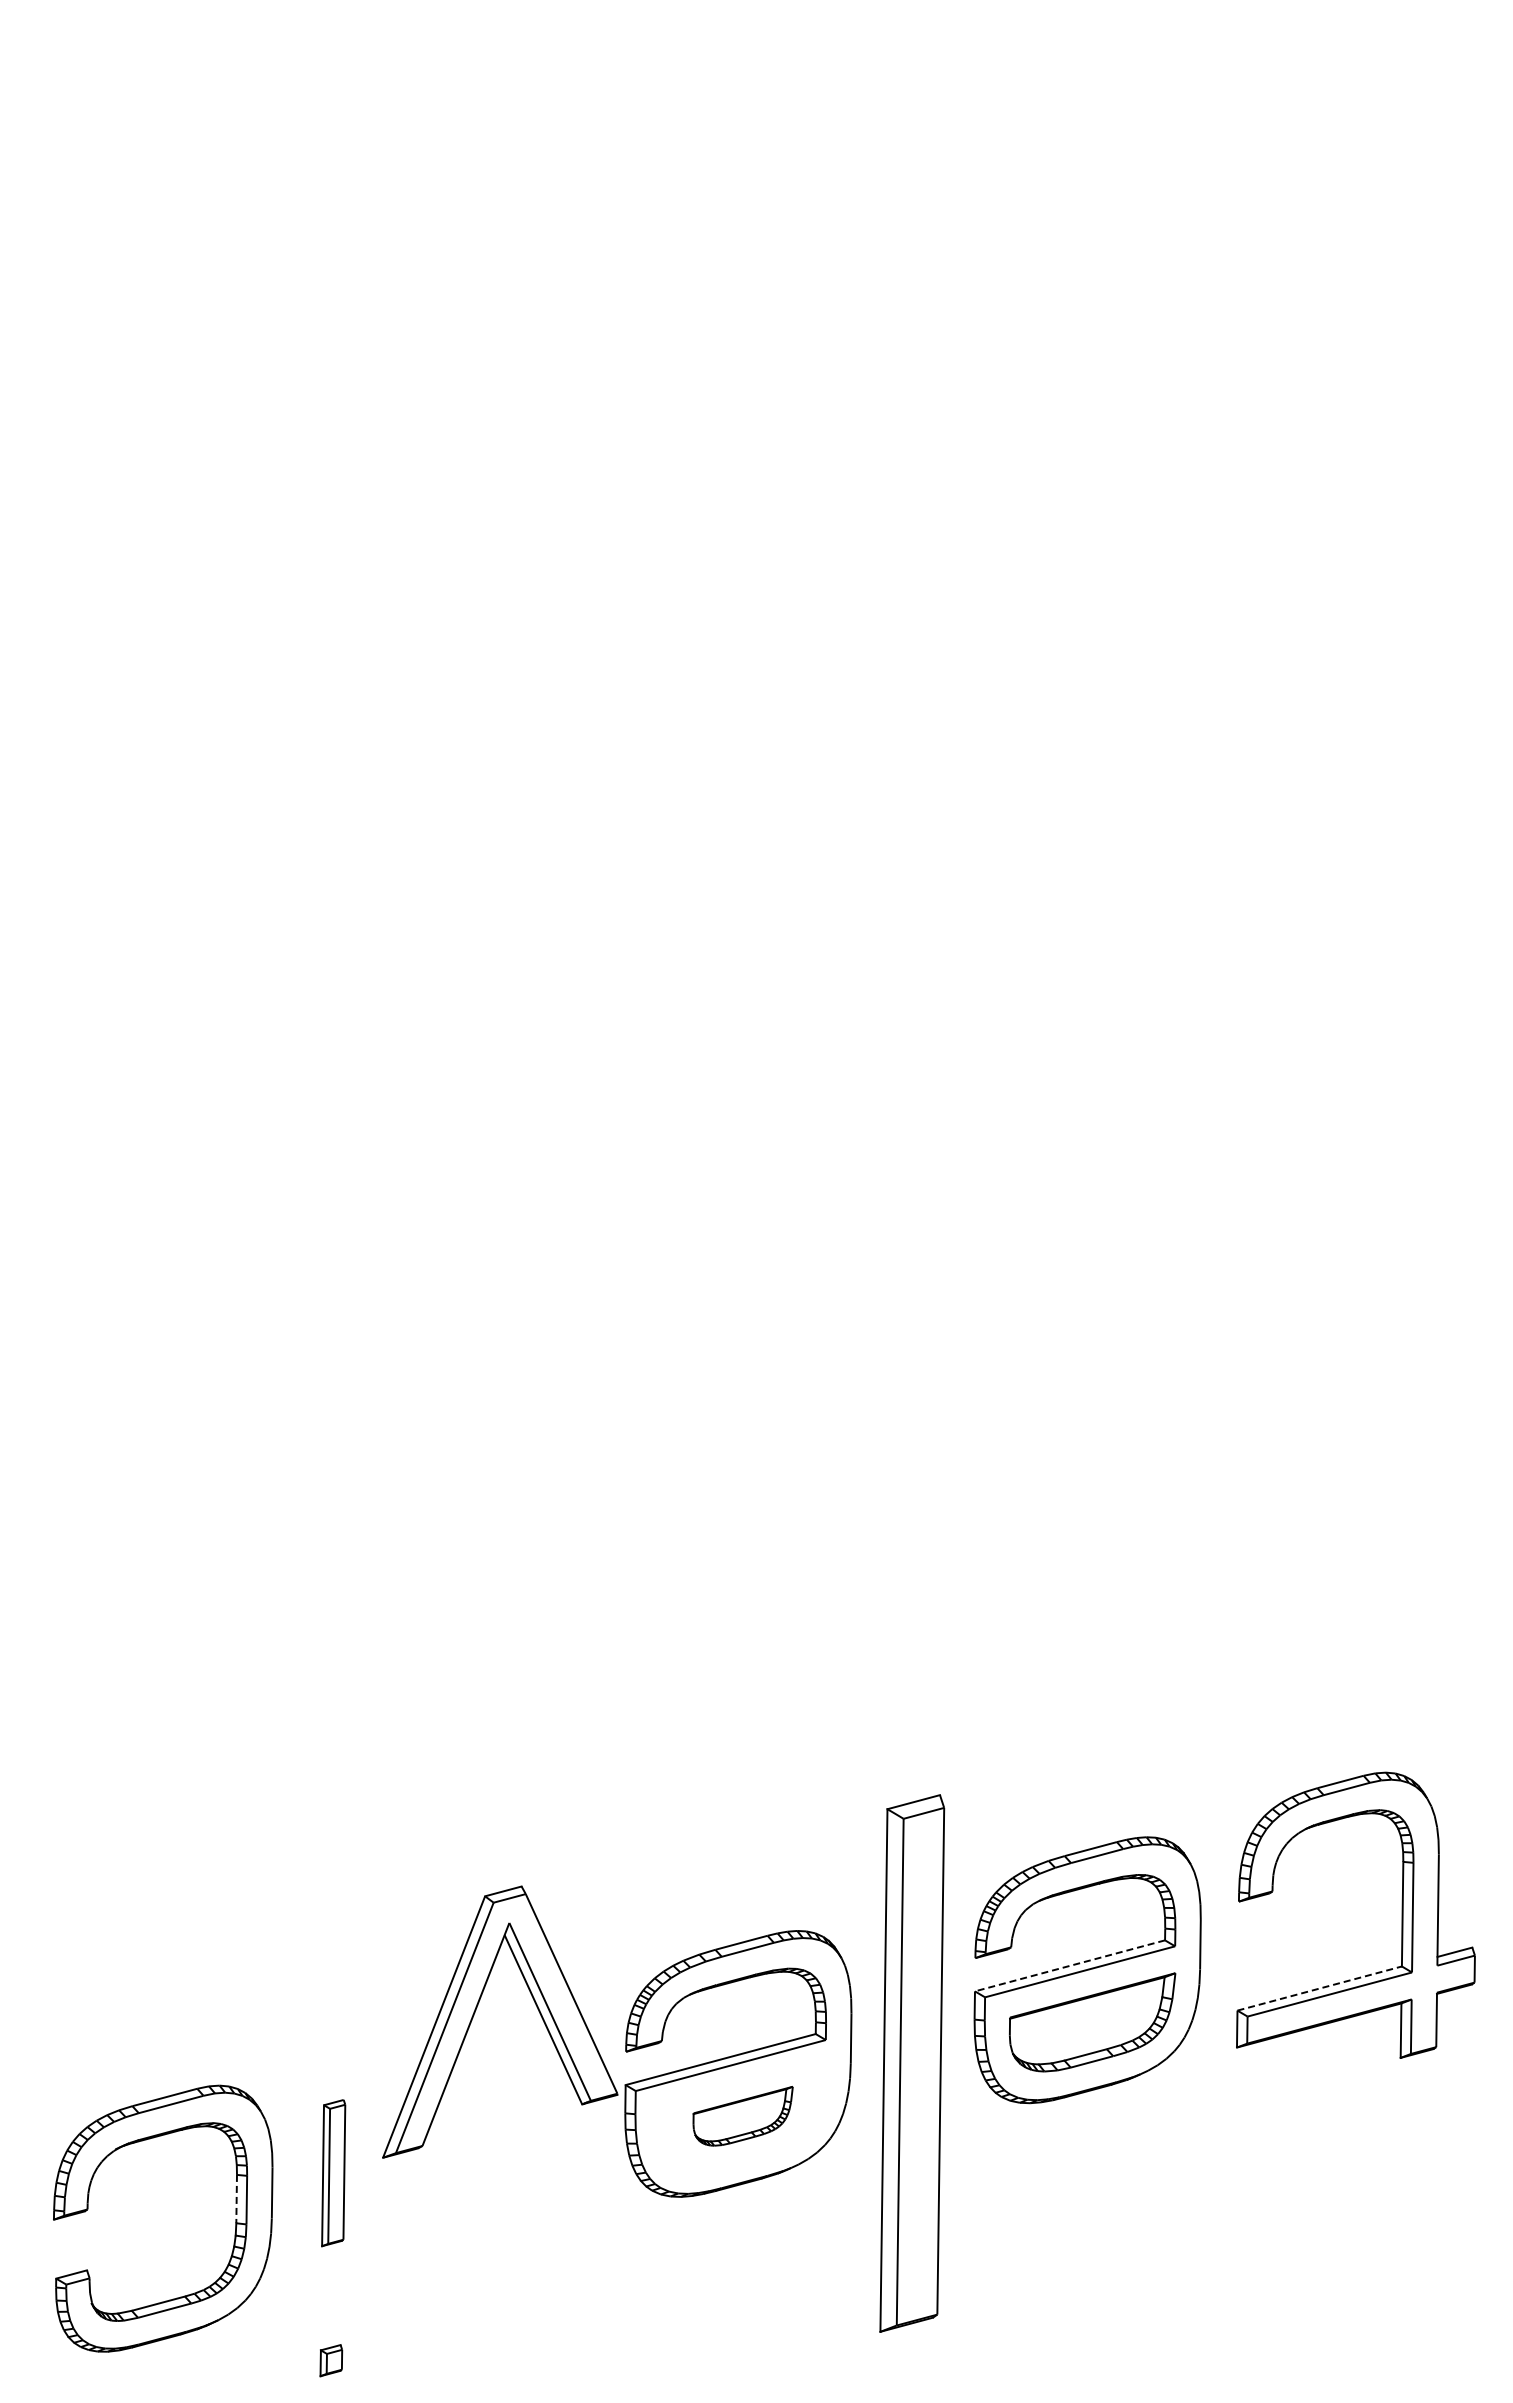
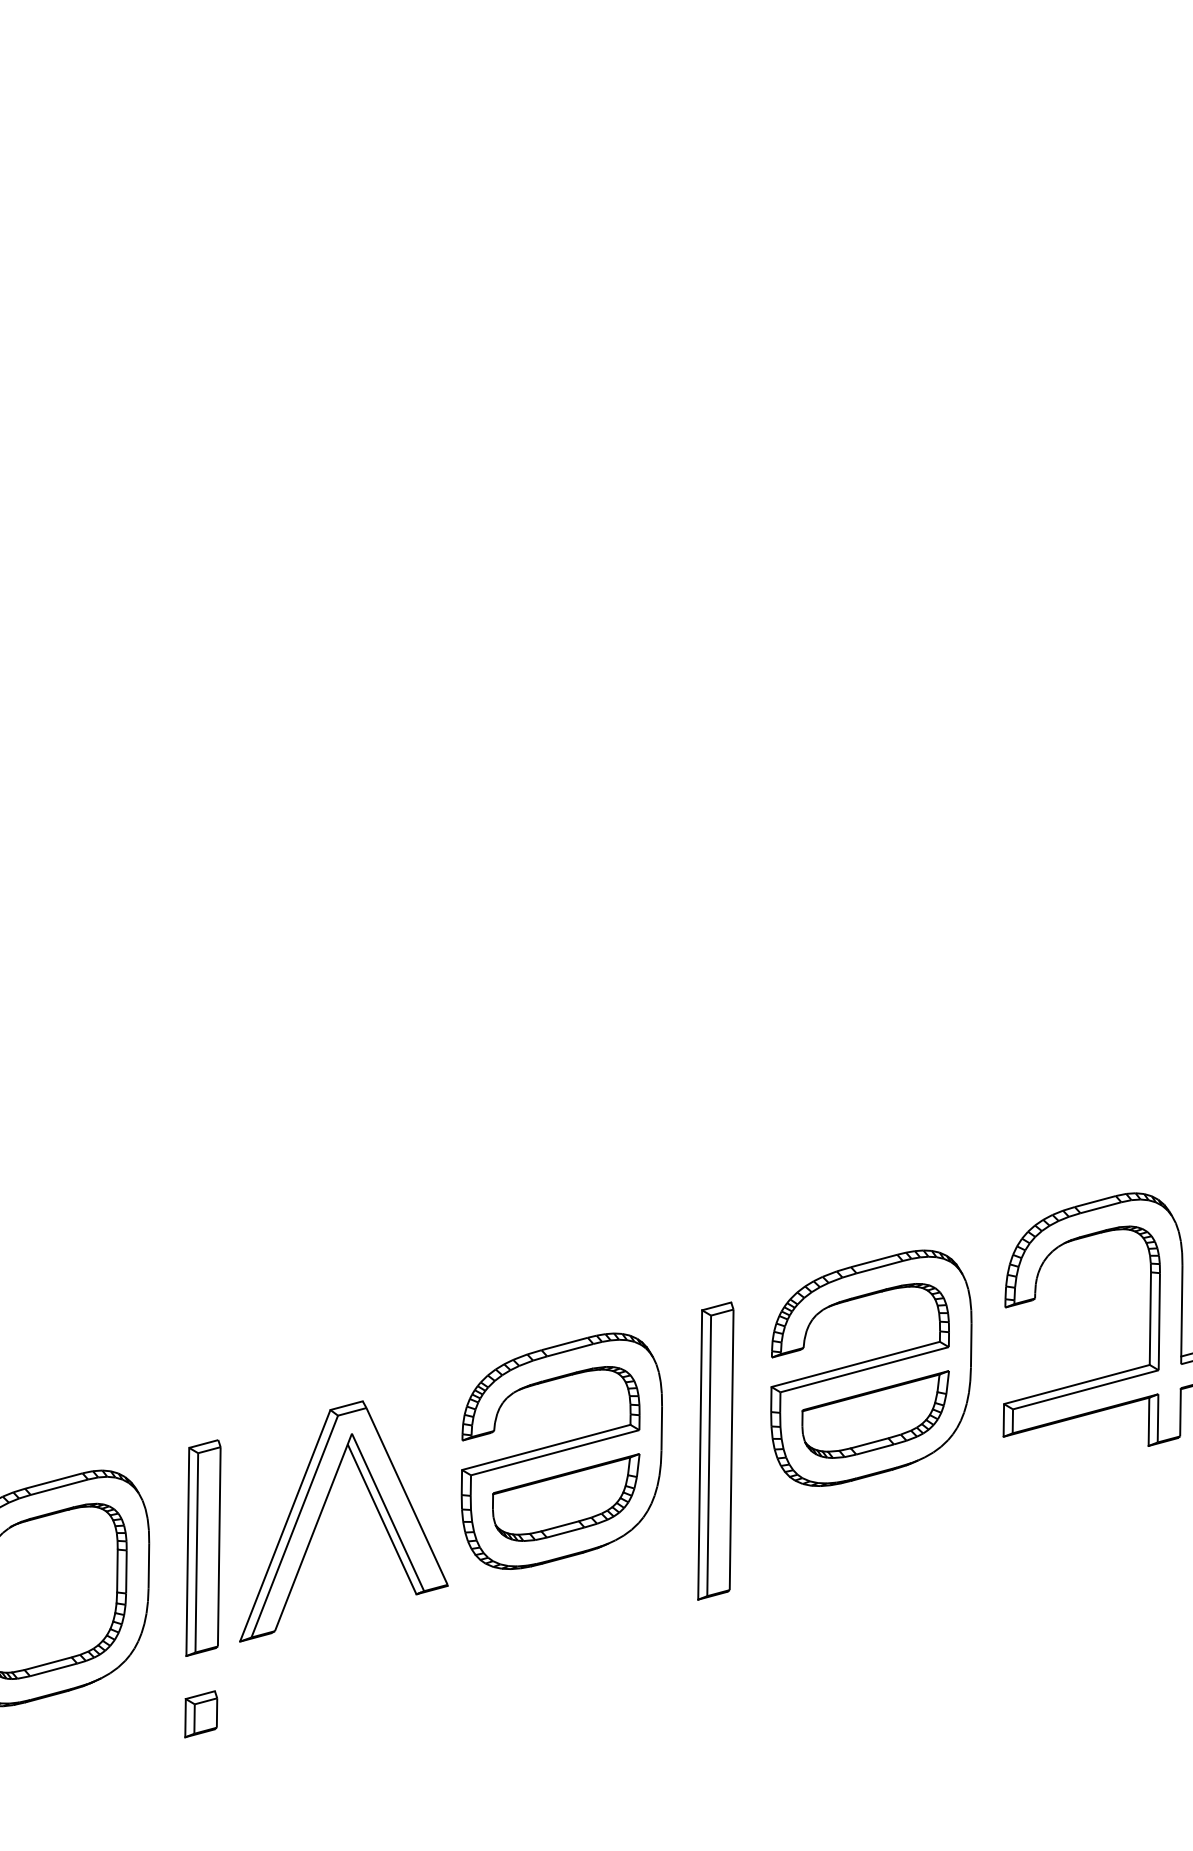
line: (1069, 1965) -> (855, 1364), dashed -> solid
line: (1320, 1988) -> (1077, 1384), dashed -> solid
part: (475, 2013) -> (321, 1513), moved
part: (911, 2063) -> (715, 1450), size x0.62
part: (742, 2116) -> (565, 1497), size x1.67
part: (333, 2172) -> (203, 1547), size x1.67
line: (236, 2199) -> (117, 1571), dashed -> solid
part: (331, 2360) -> (201, 1714), size x1.67

